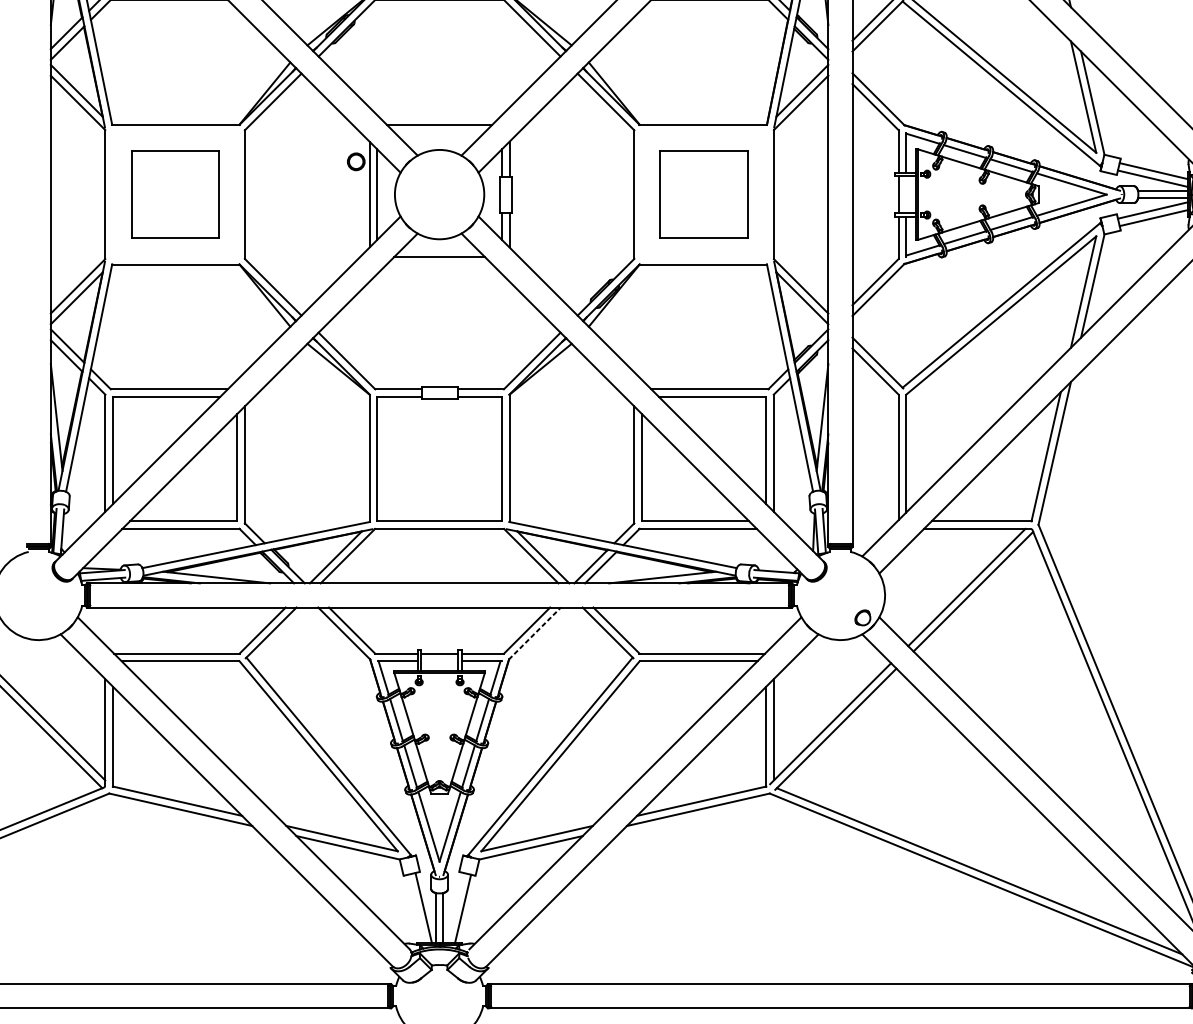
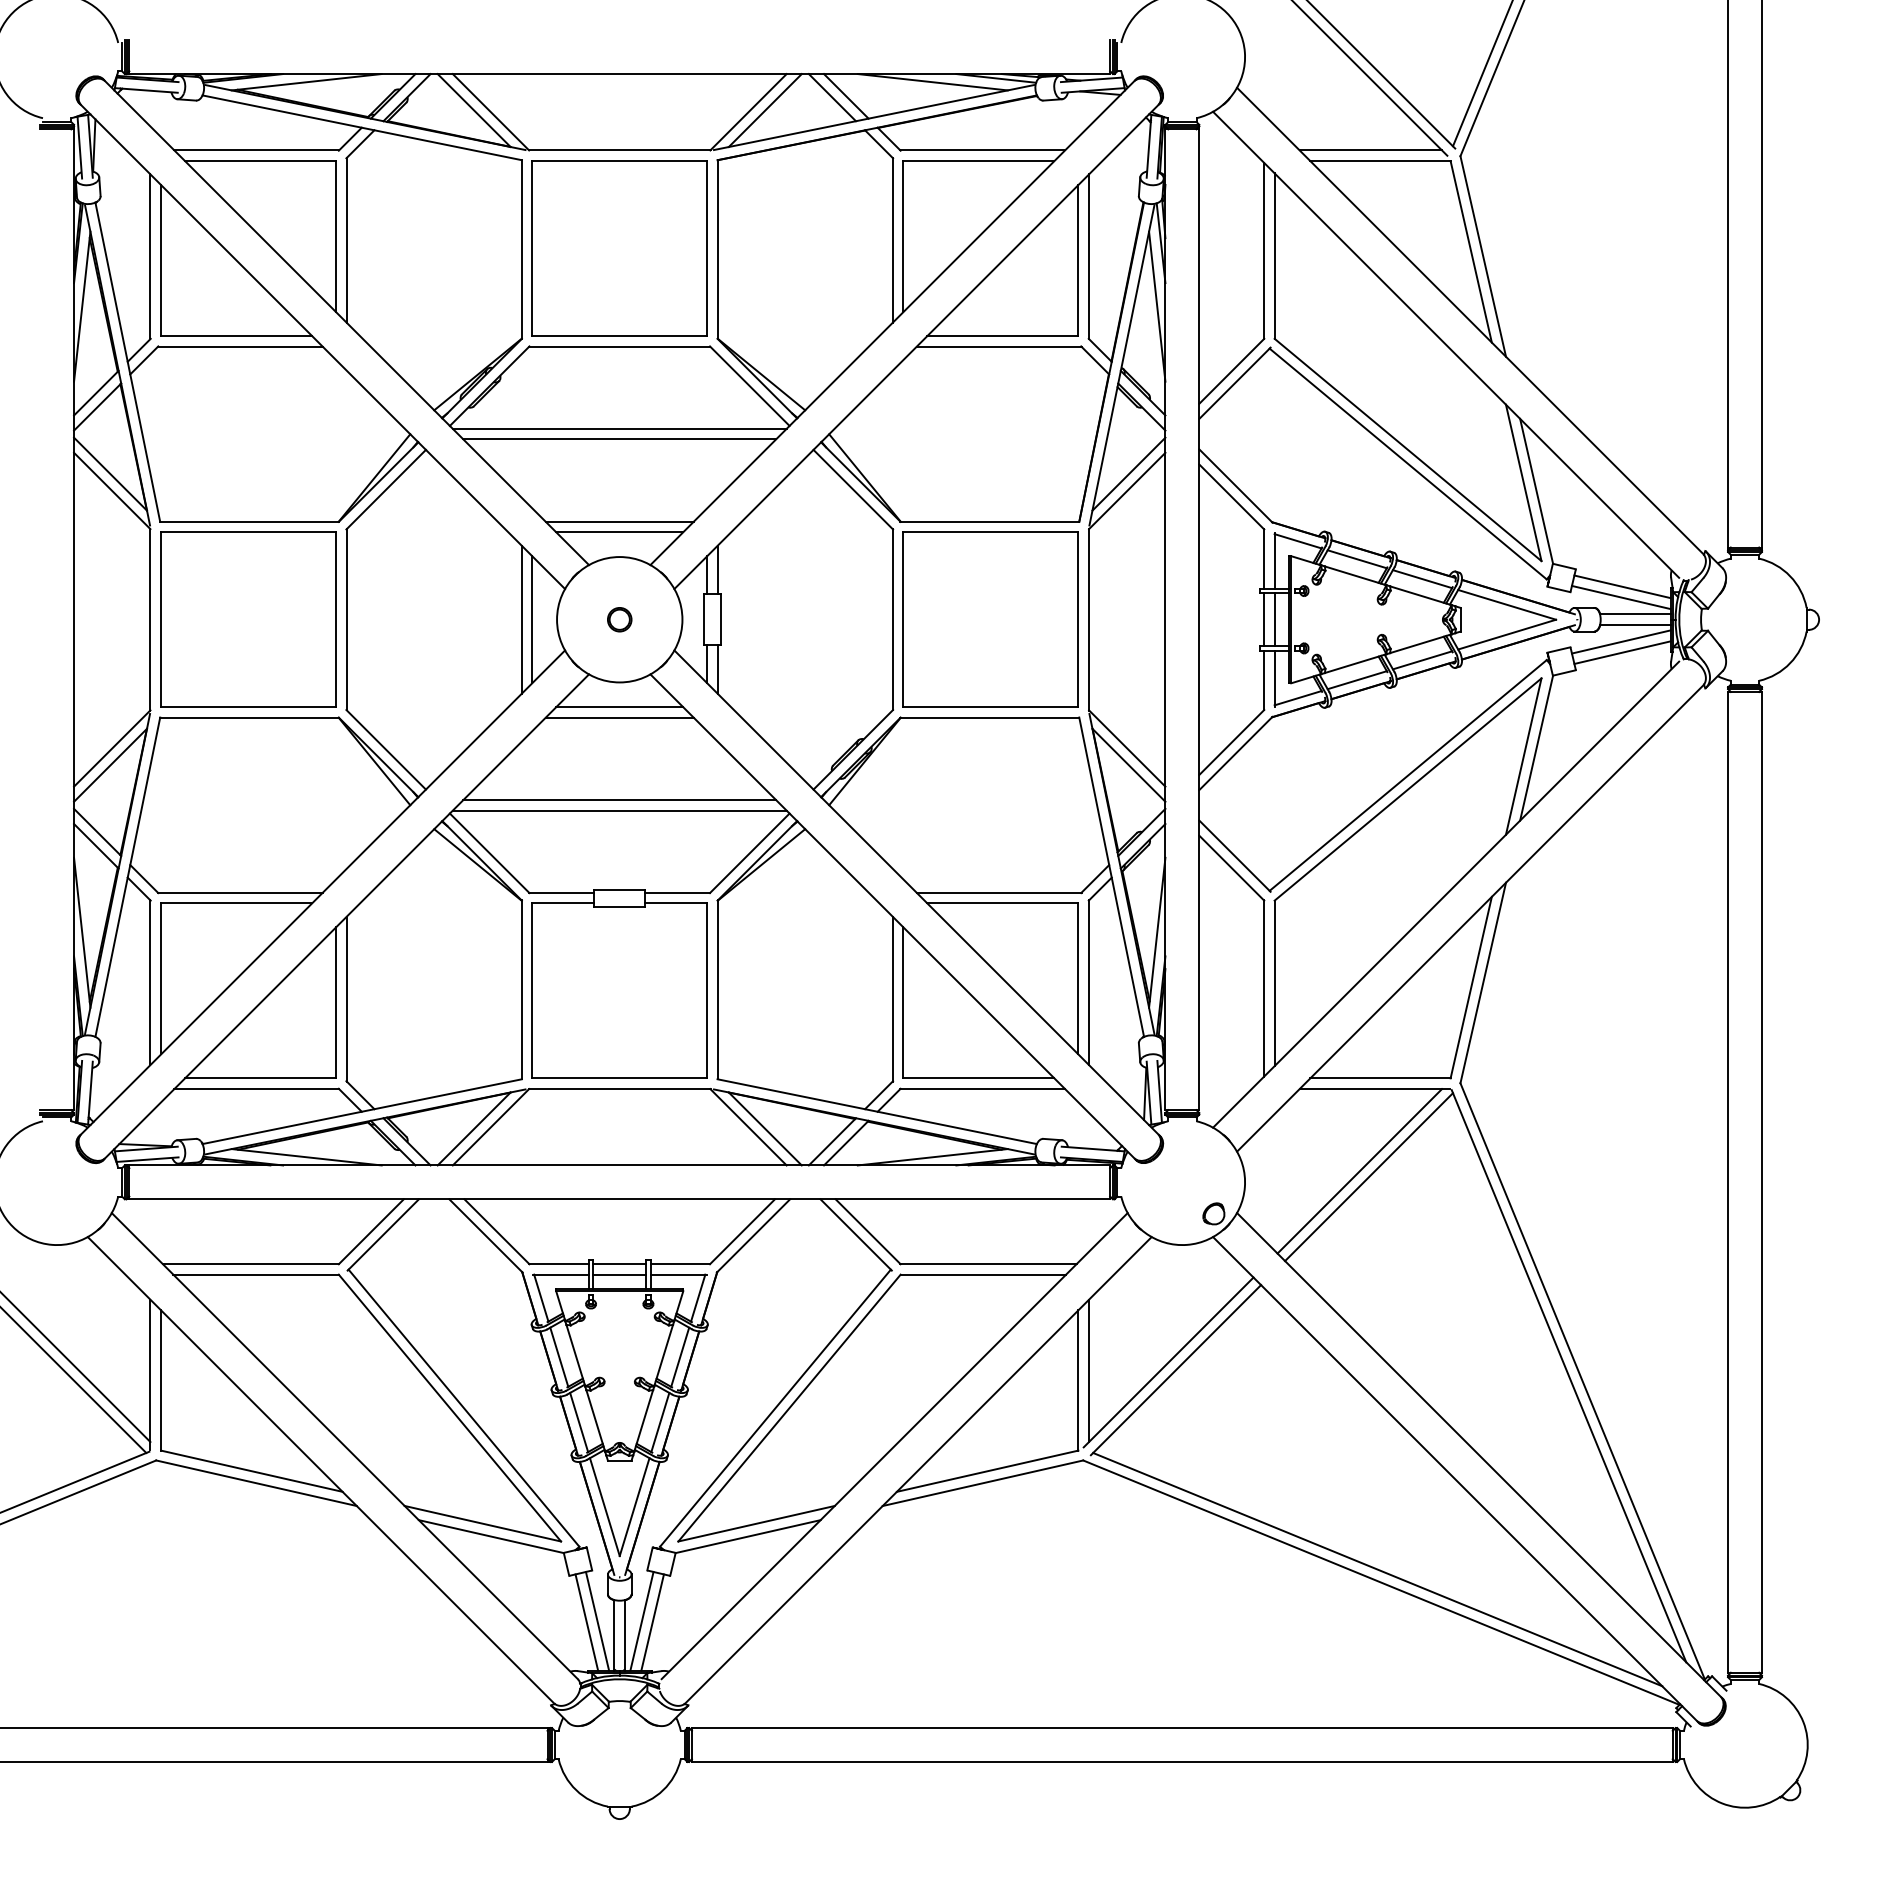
line: (439, 58) -> (619, 428), added
line: (439, 66) -> (619, 439), added
line: (439, 132) -> (619, 532), added
part: (356, 161) -> (619, 619), moved
part: (175, 194) -> (248, 619), size x1.43
part: (703, 194) -> (990, 619), size x1.43
line: (906, 194) -> (1274, 619), added
line: (439, 264) -> (619, 717), added
line: (439, 322) -> (619, 799), added
line: (439, 330) -> (619, 810), added
line: (534, 633) -> (753, 1235), dashed -> solid
line: (439, 661) -> (619, 1274), added
line: (455, 907) -> (641, 1620), added
line: (415, 908) -> (586, 1622), added

